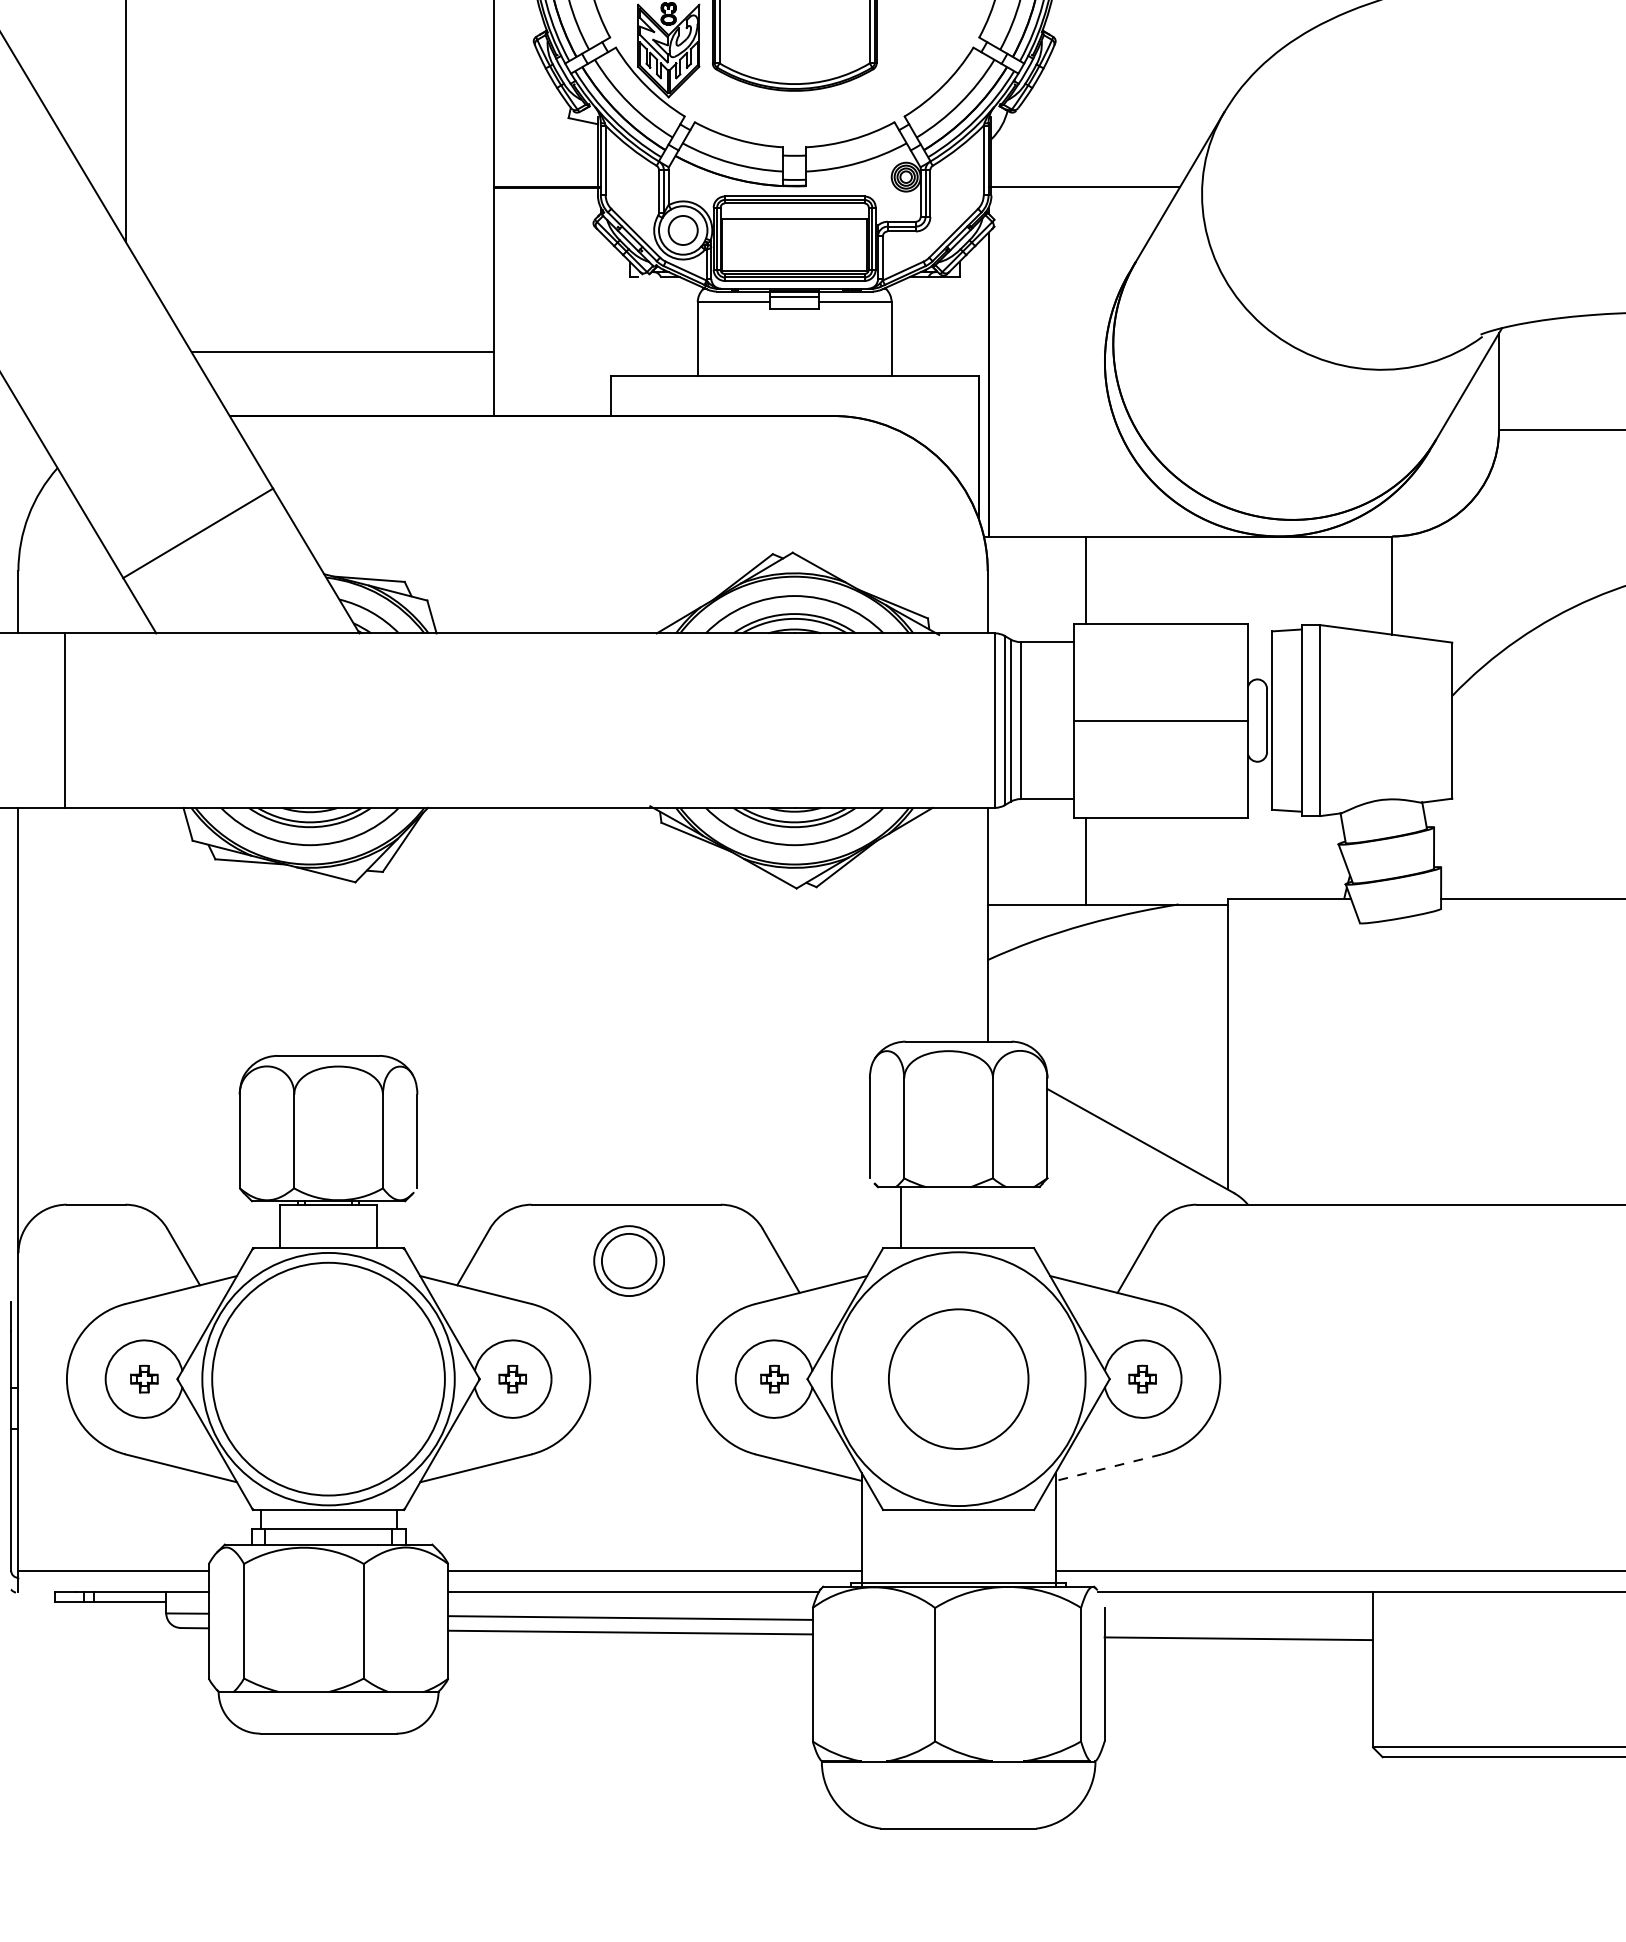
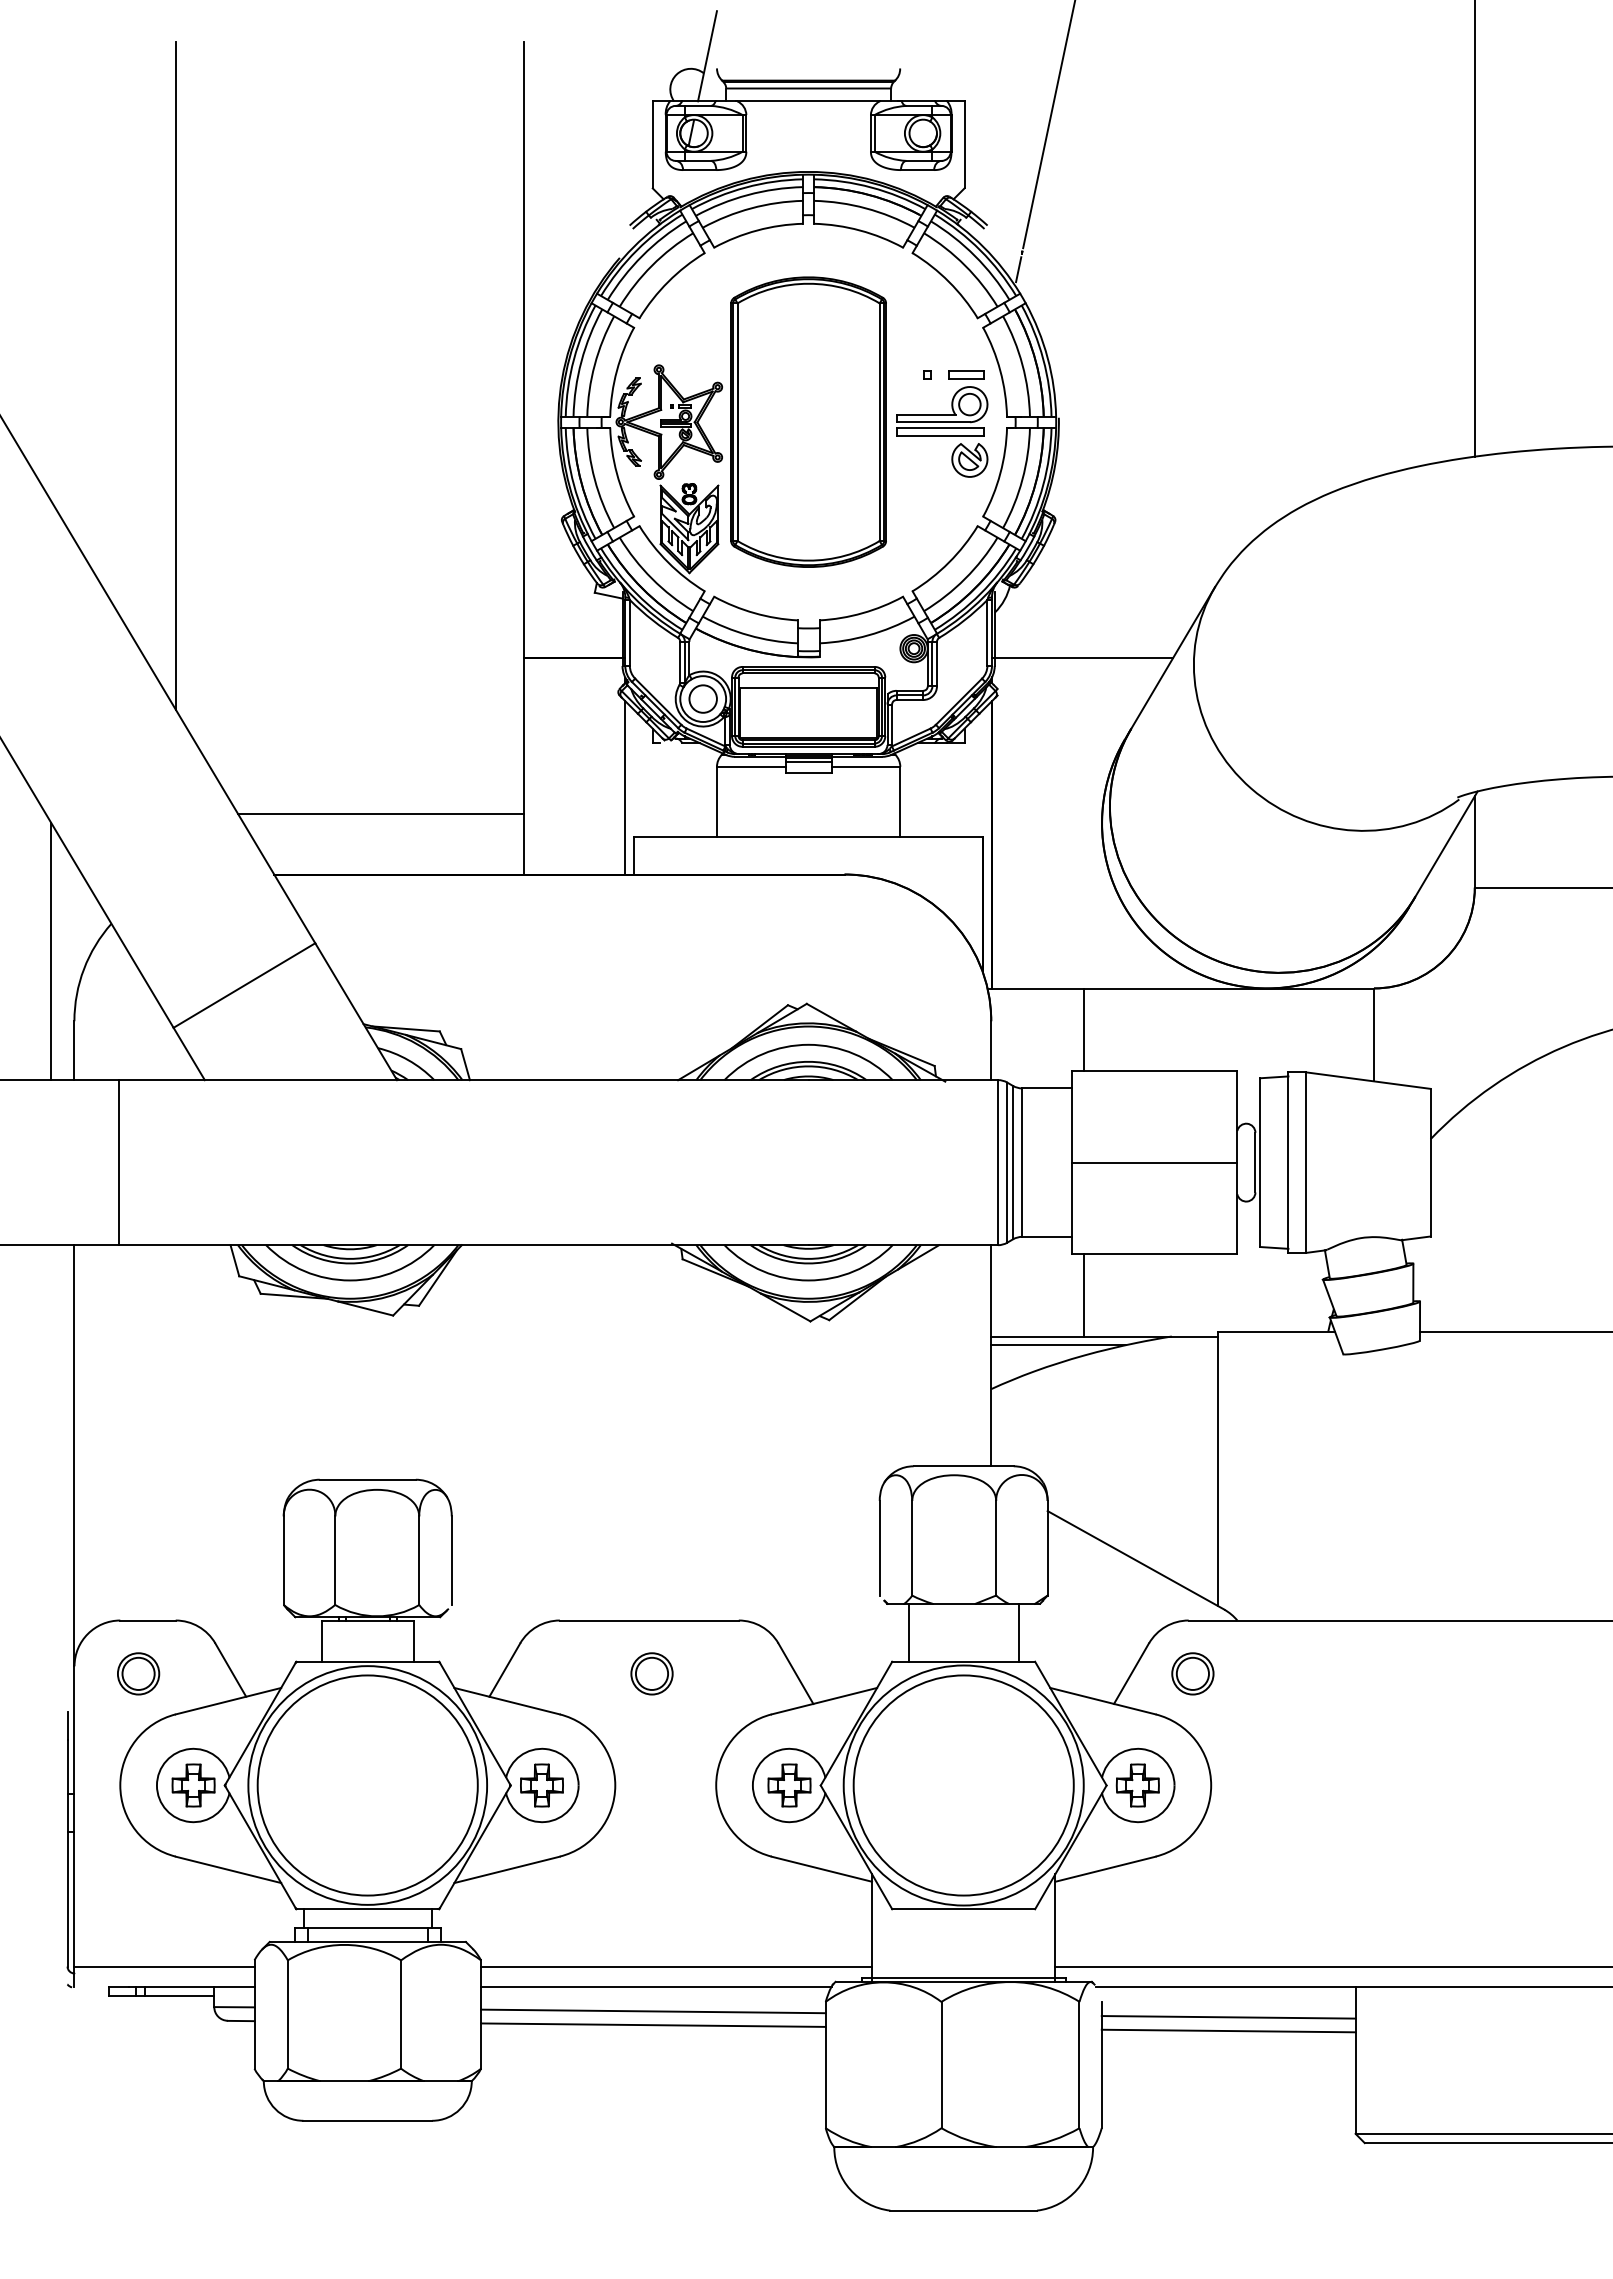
line: (601, 323) -> (625, 787), added
line: (1058, 913) -> (1058, 1345), added
line: (1016, 1217) -> (1018, 1632), added
part: (86, 1260) -> (138, 1673), added
part: (628, 1260) -> (651, 1673), size x0.62
part: (1200, 1260) -> (1192, 1673), added
part: (144, 1379) -> (193, 1785), size x1.67
part: (512, 1379) -> (541, 1785), size x1.67
part: (774, 1379) -> (789, 1785), size x1.67
circle: (958, 1379) -> (963, 1785), size x1.67
part: (1142, 1379) -> (1137, 1785), size x1.67
line: (1108, 1467) -> (1105, 1869), dashed -> solid
line: (1238, 1624) -> (1228, 2017), added

